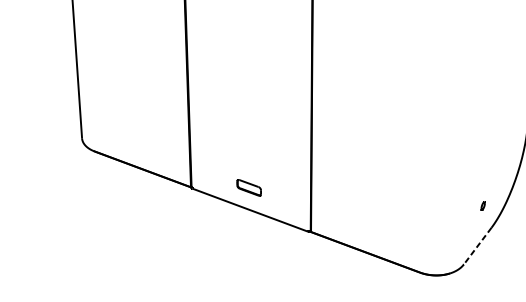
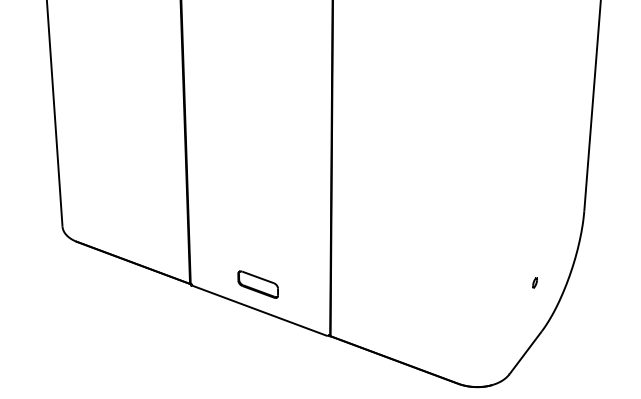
part: (248, 187) -> (257, 284), size x1.43
part: (482, 205) -> (534, 282), moved
line: (477, 245) -> (525, 352), dashed -> solid

